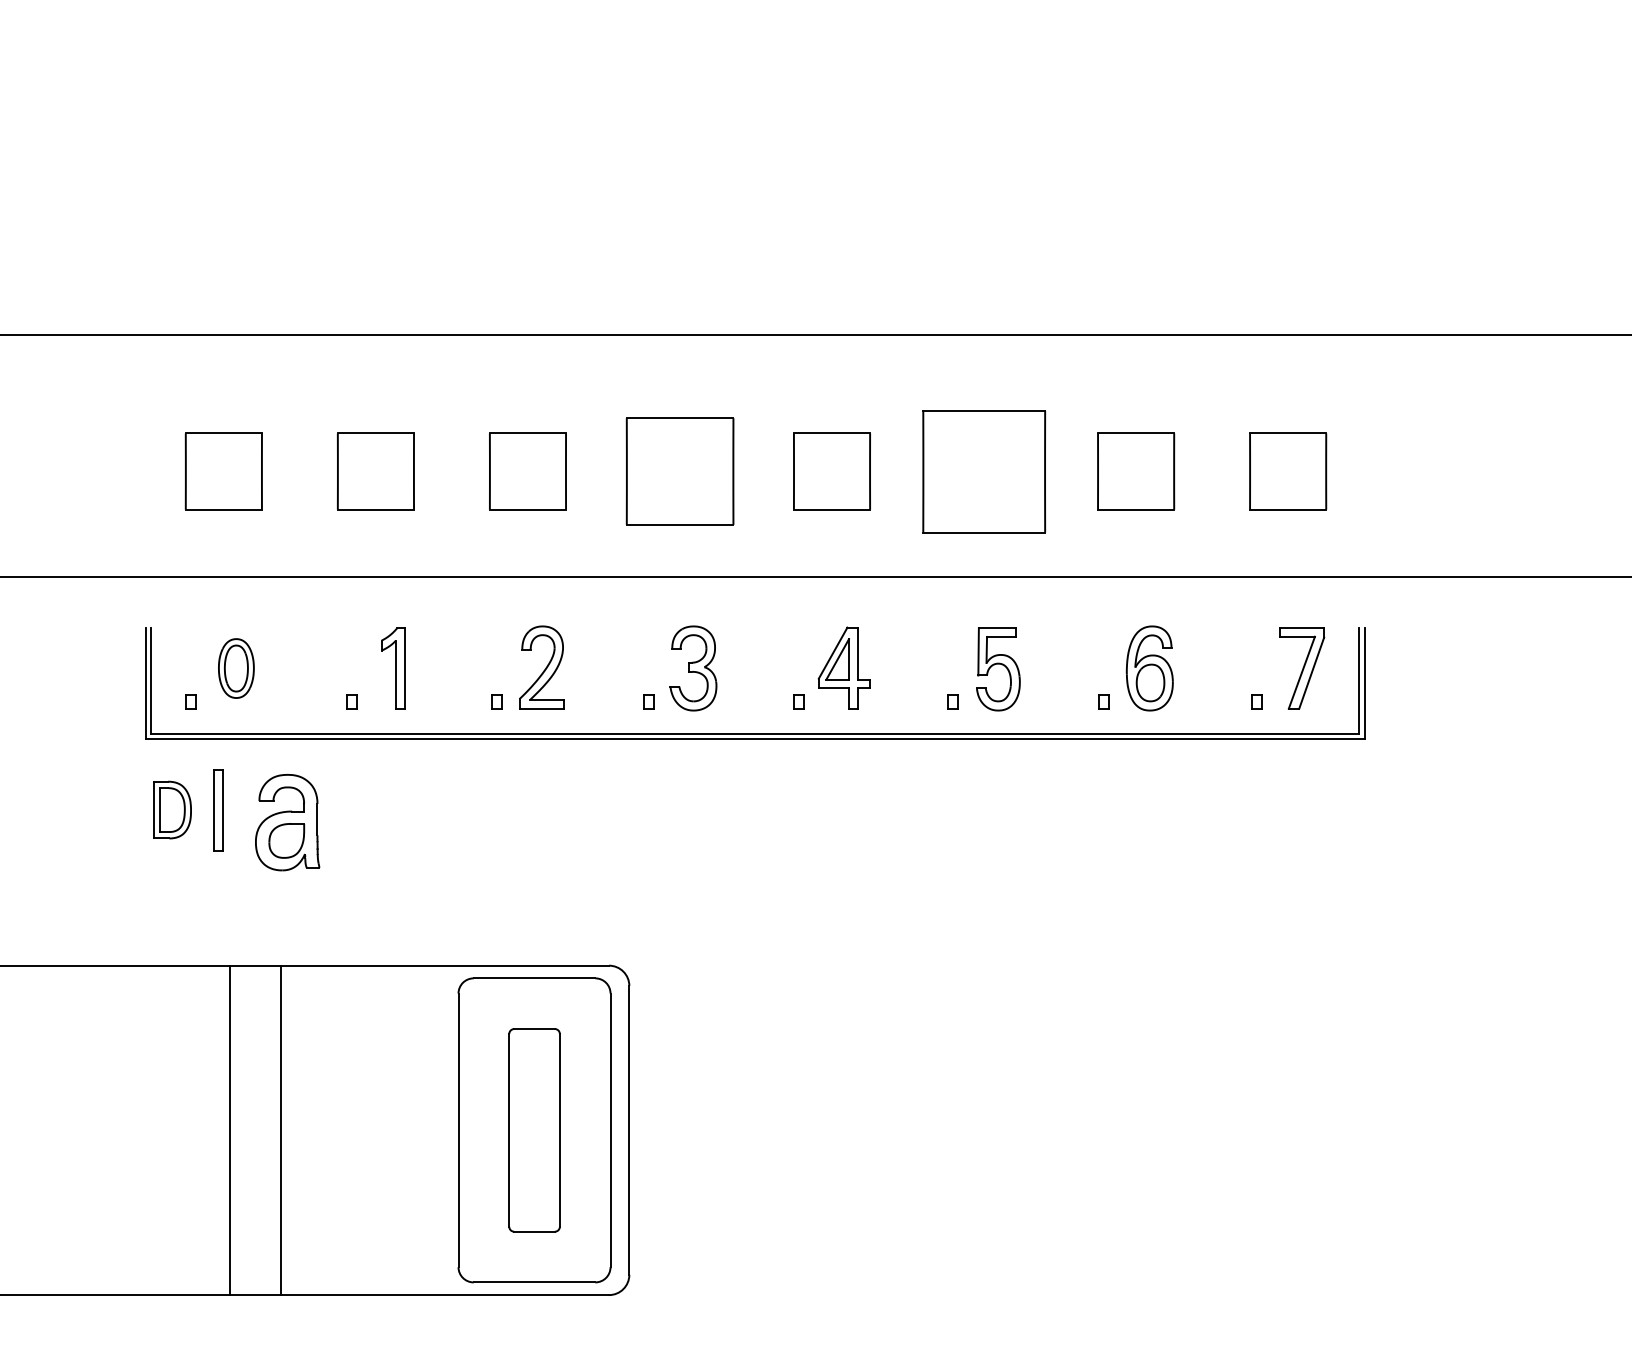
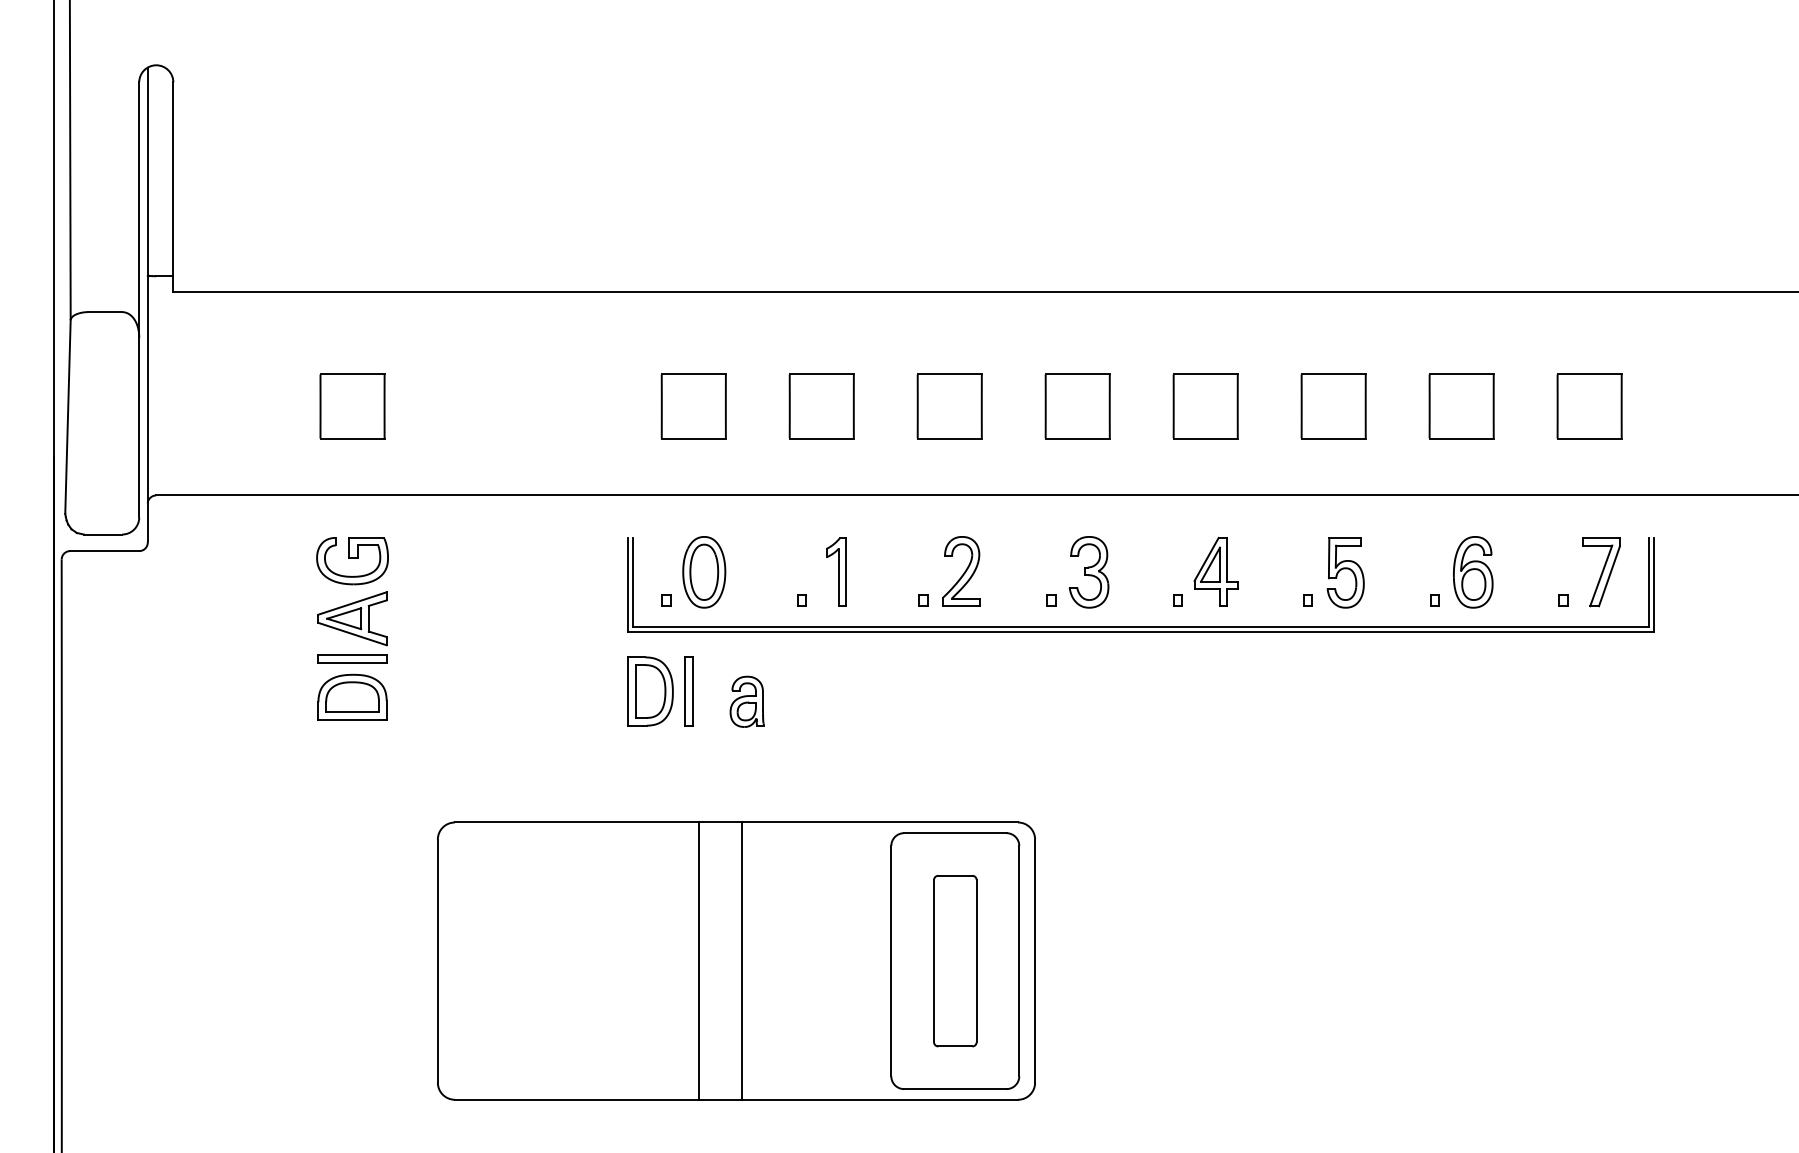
part: (679, 471) -> (1077, 406), size x0.71
part: (983, 471) -> (1333, 406), size x0.62
part: (236, 668) -> (704, 572), size x1.43
part: (172, 810) -> (650, 691), size x1.43
part: (286, 821) -> (746, 701), size x0.62

